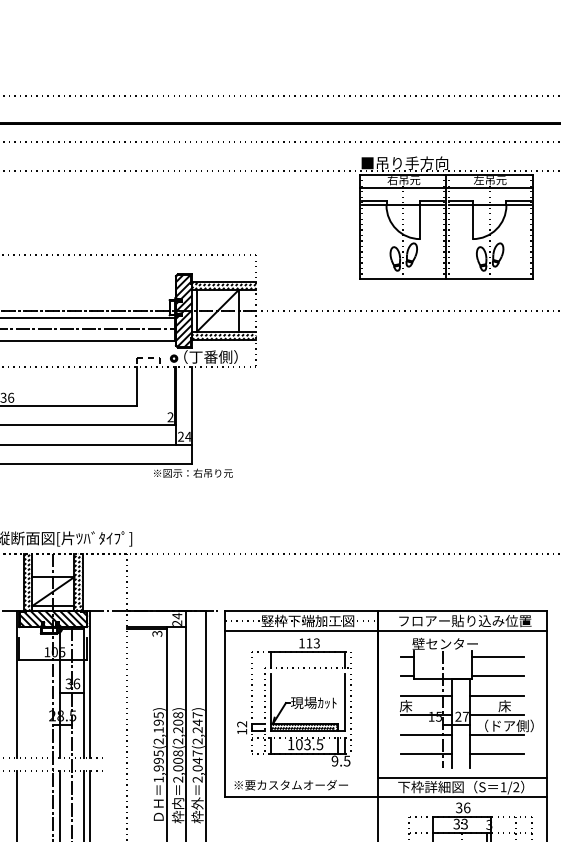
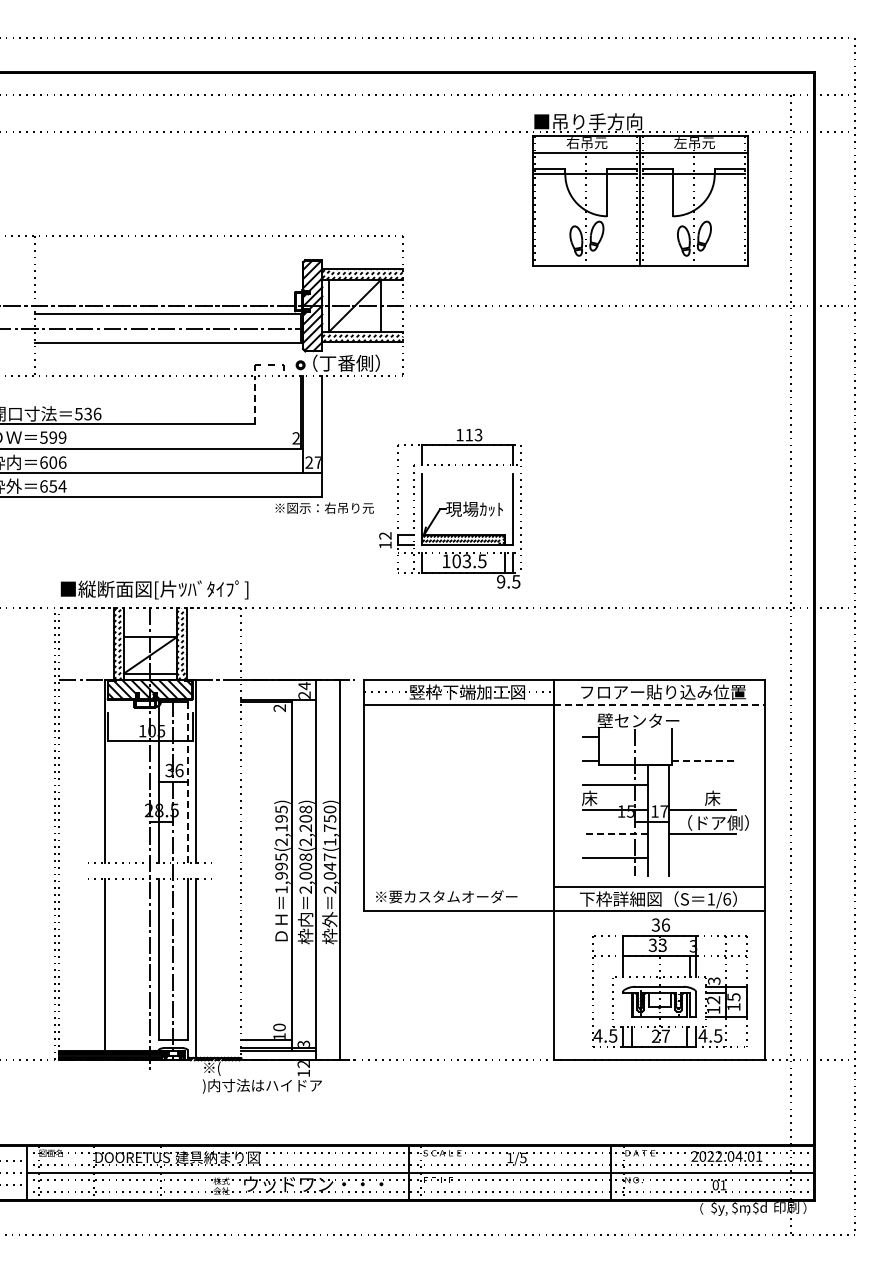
line: (137, 386) -> (254, 399), solid -> dashed
text: (187, 436) -> (317, 462), 24 -> 27
line: (462, 630) -> (660, 704), solid -> dashed
text: (157, 634) -> (280, 708), 3 -> 2
line: (497, 656) -> (703, 736), removed
line: (498, 676) -> (704, 761), solid -> dashed
line: (83, 694) -> (187, 783), solid -> dashed
line: (496, 695) -> (702, 785), removed
part: (294, 702) -> (450, 508), moved
text: (458, 716) -> (654, 811), 27 -> 17
text: (197, 727) -> (329, 825), 2,047(2,247) -> 2,047(1,750)
line: (425, 734) -> (614, 833), solid -> dashed
line: (496, 754) -> (702, 858), removed
text: (516, 787) -> (727, 899), 1/2 -> 1/6

